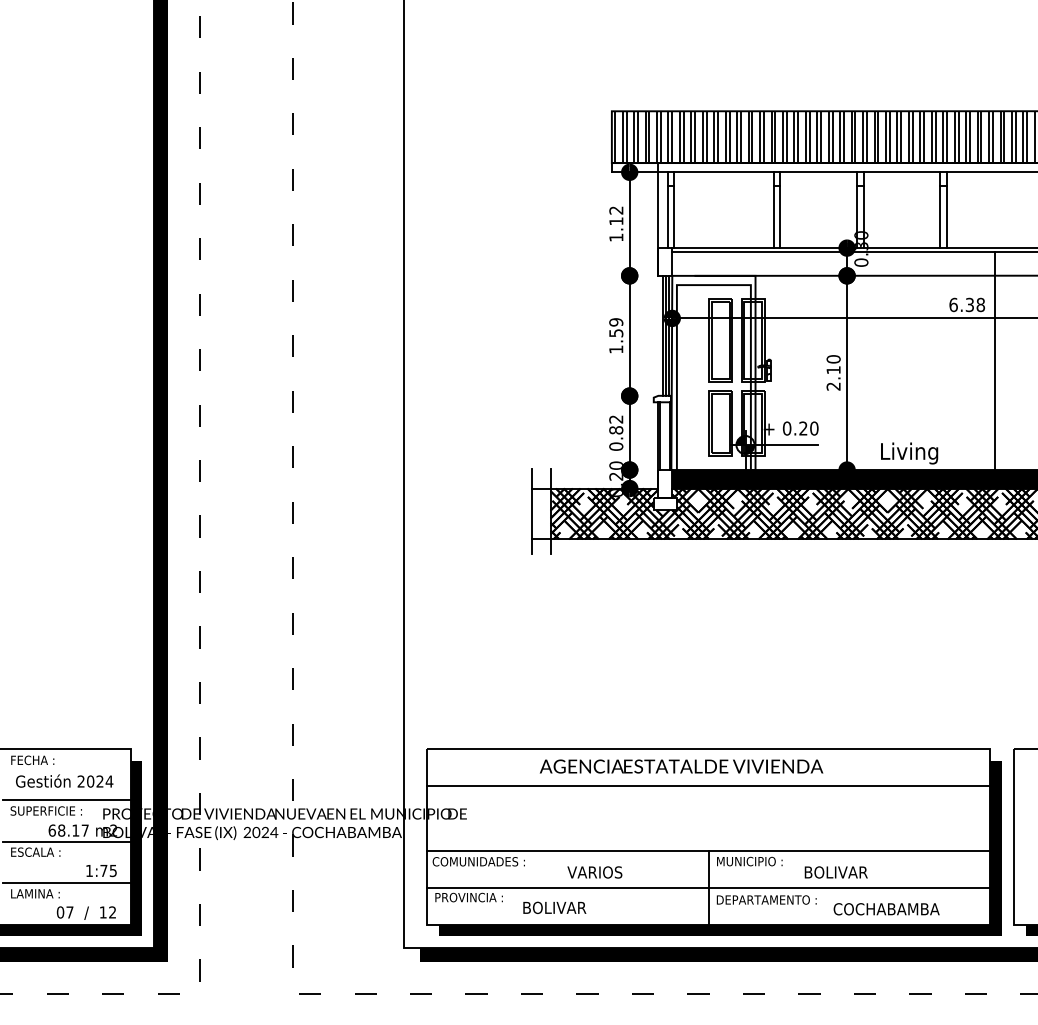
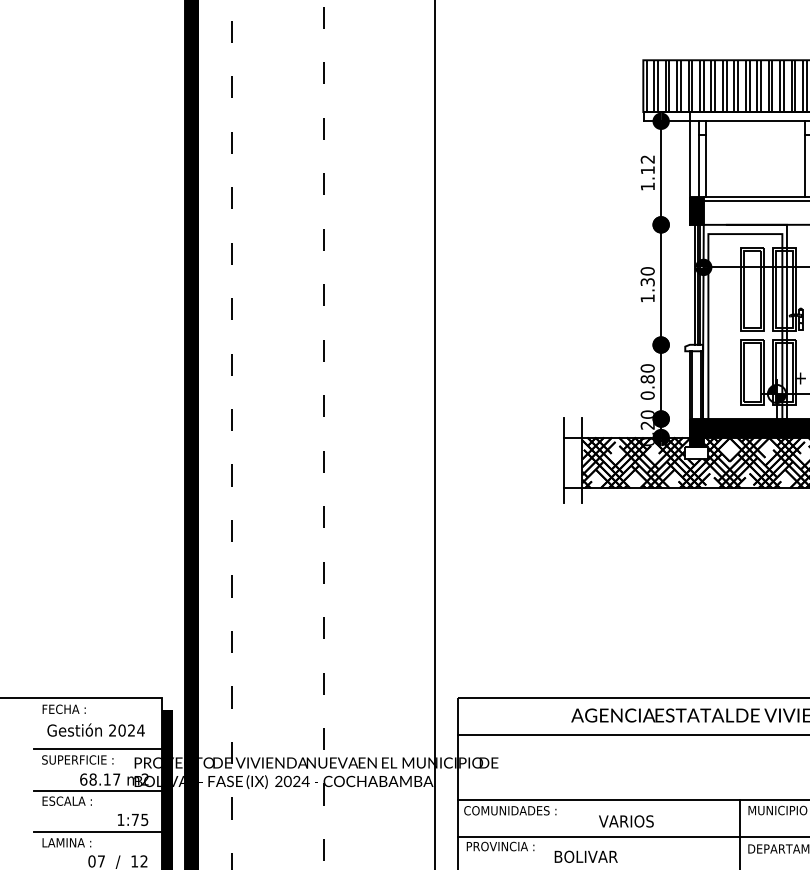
fill: (665, 261) -> (696, 210), added
text: (616, 327) -> (647, 276), 1.59 -> 1.30
text: (616, 419) -> (647, 368), 0.82 -> 0.80
fill: (665, 483) -> (696, 432), added

